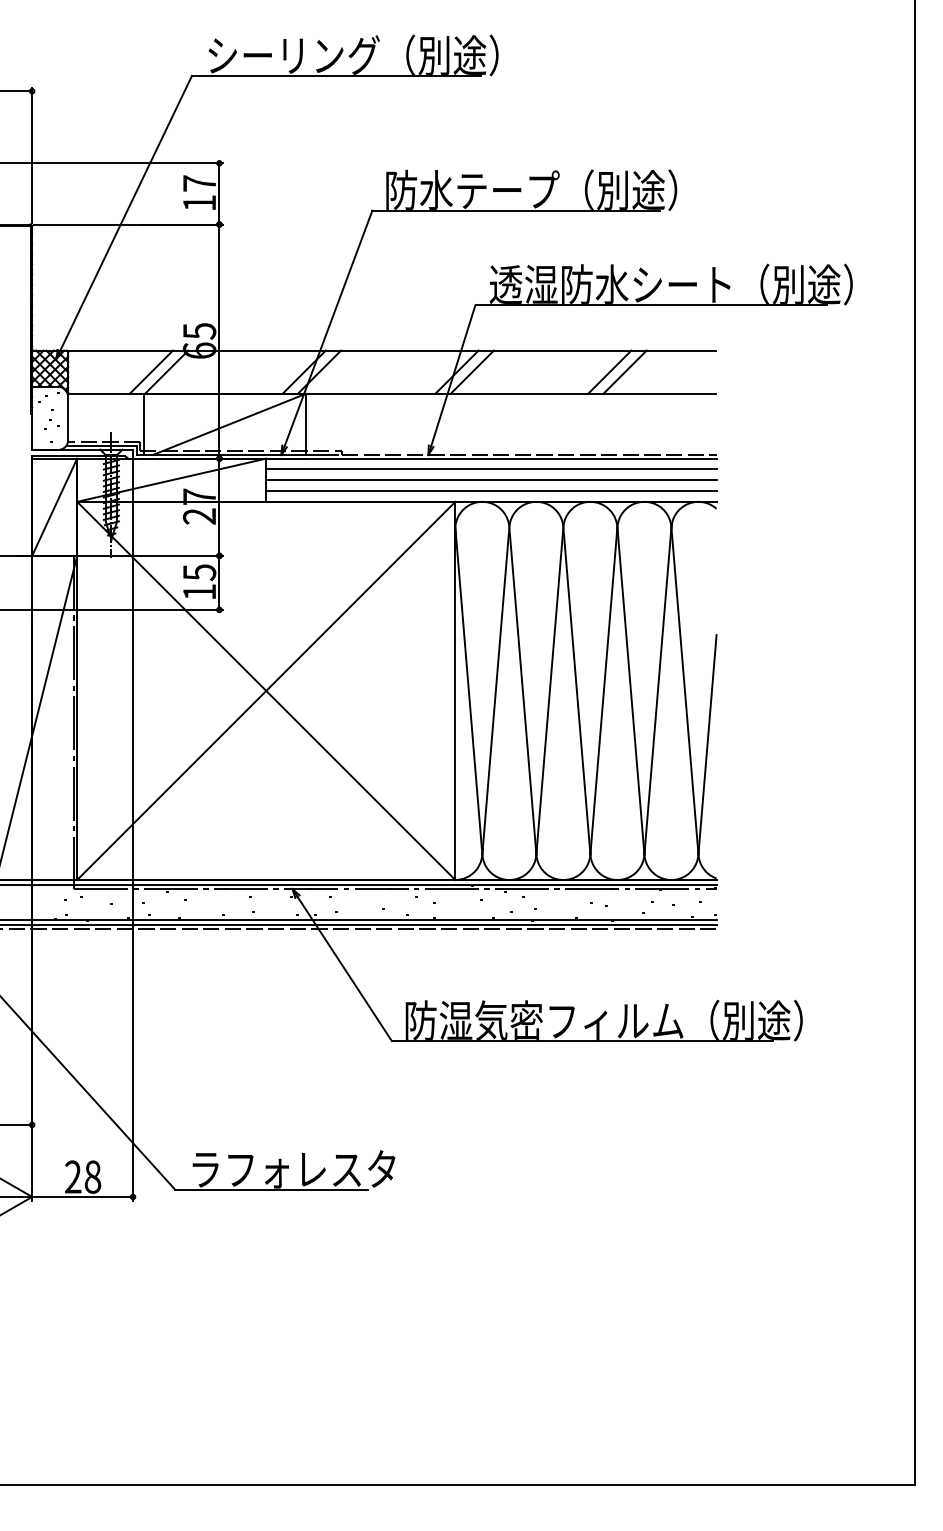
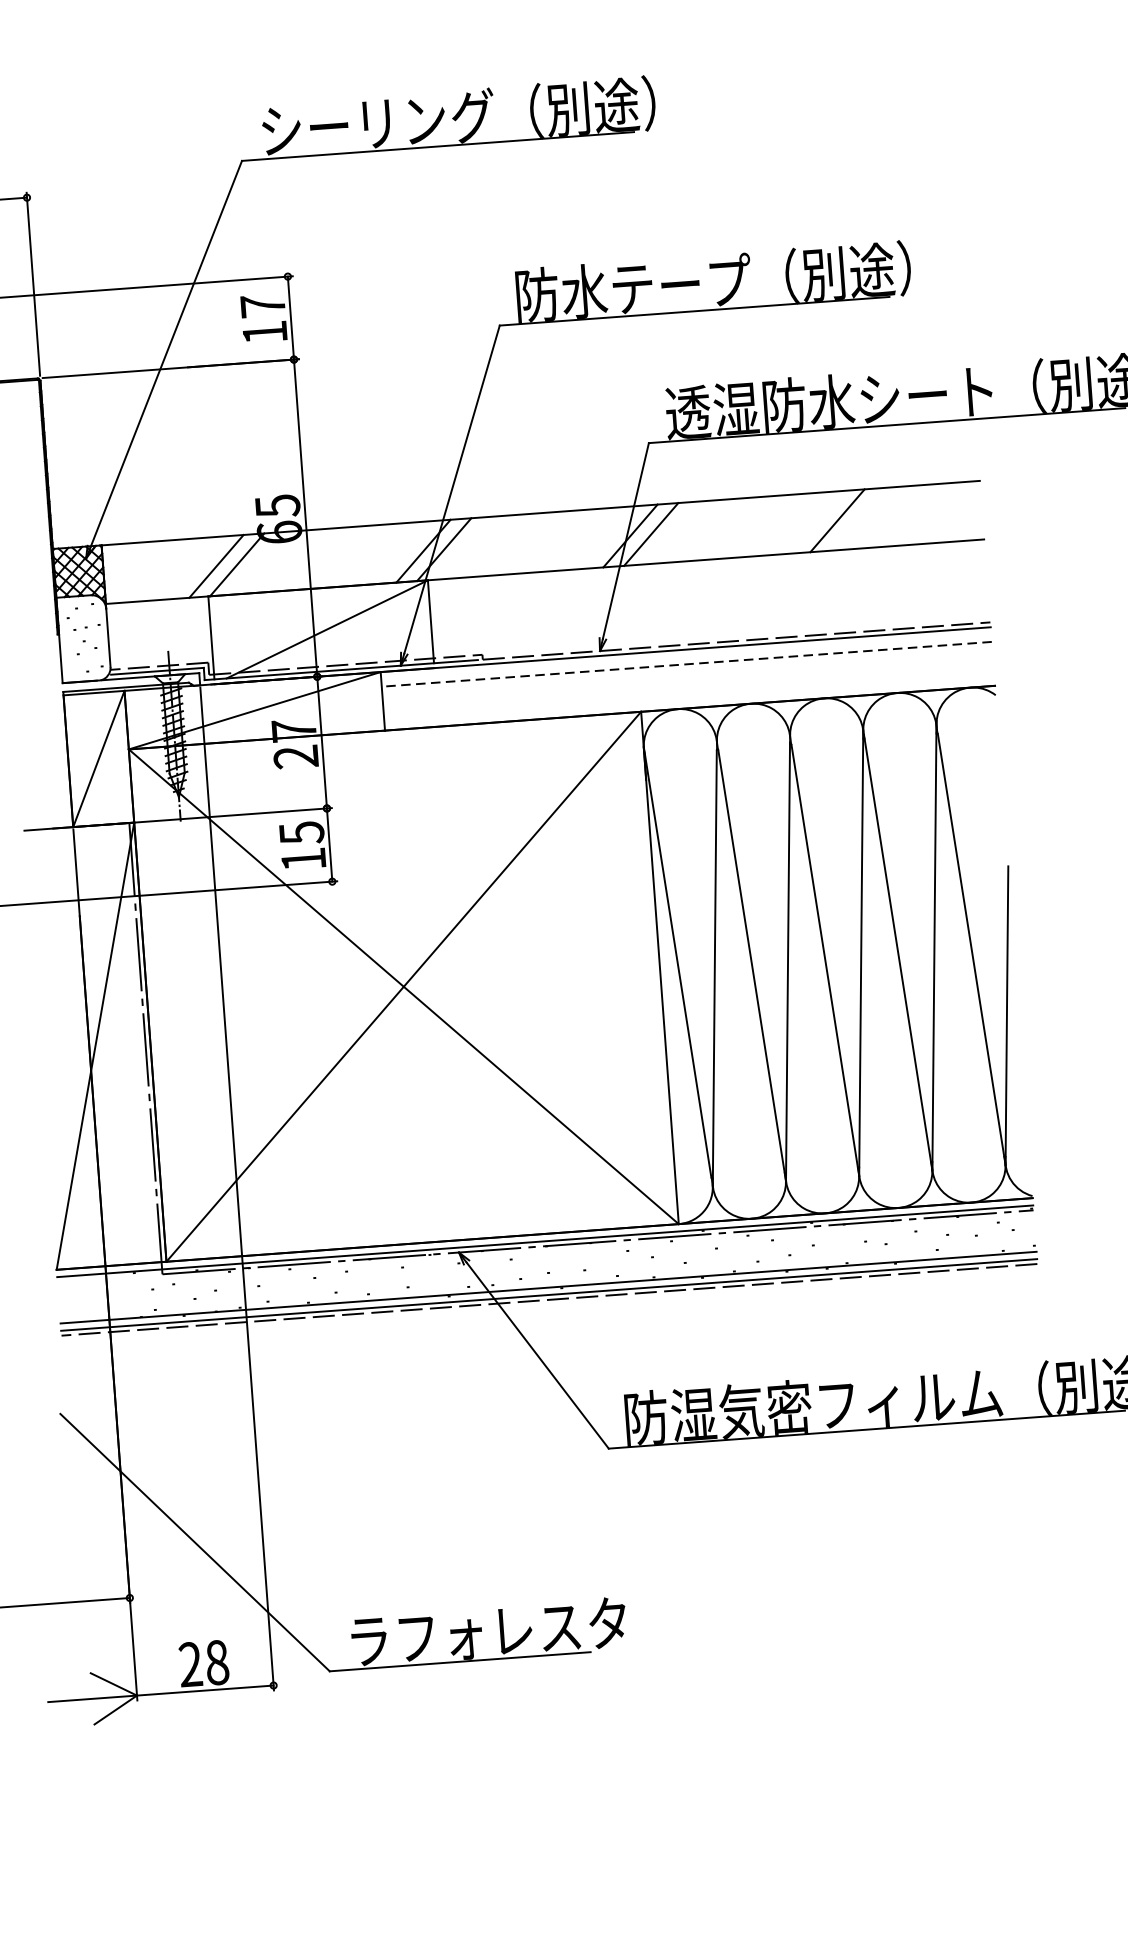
line: (624, 371) -> (857, 518), removed
line: (490, 469) -> (685, 664), solid -> dashed
line: (491, 480) -> (688, 679), removed
line: (491, 491) -> (689, 694), removed

